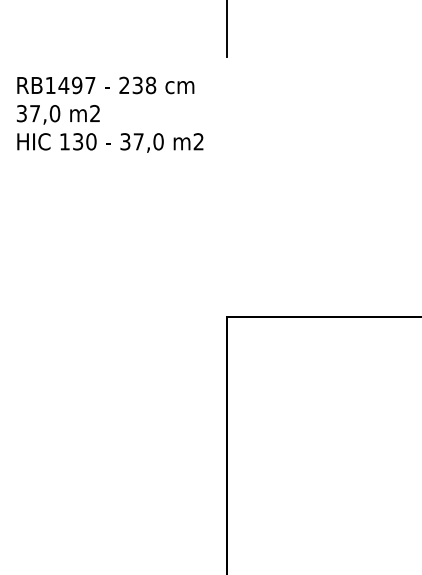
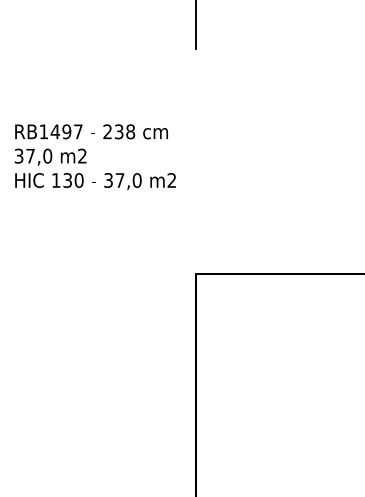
text: (109, 114) -> (94, 156), moved

